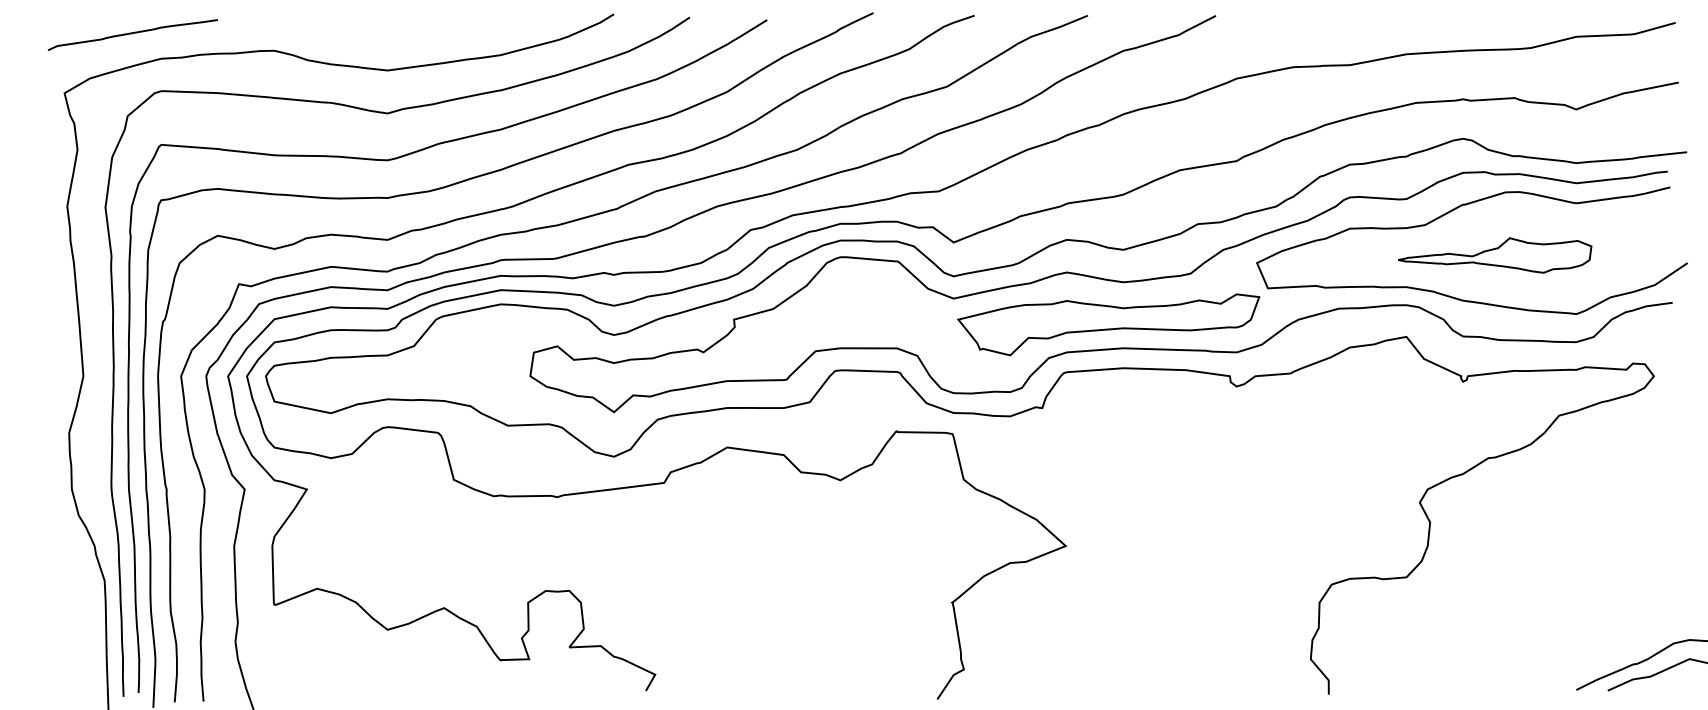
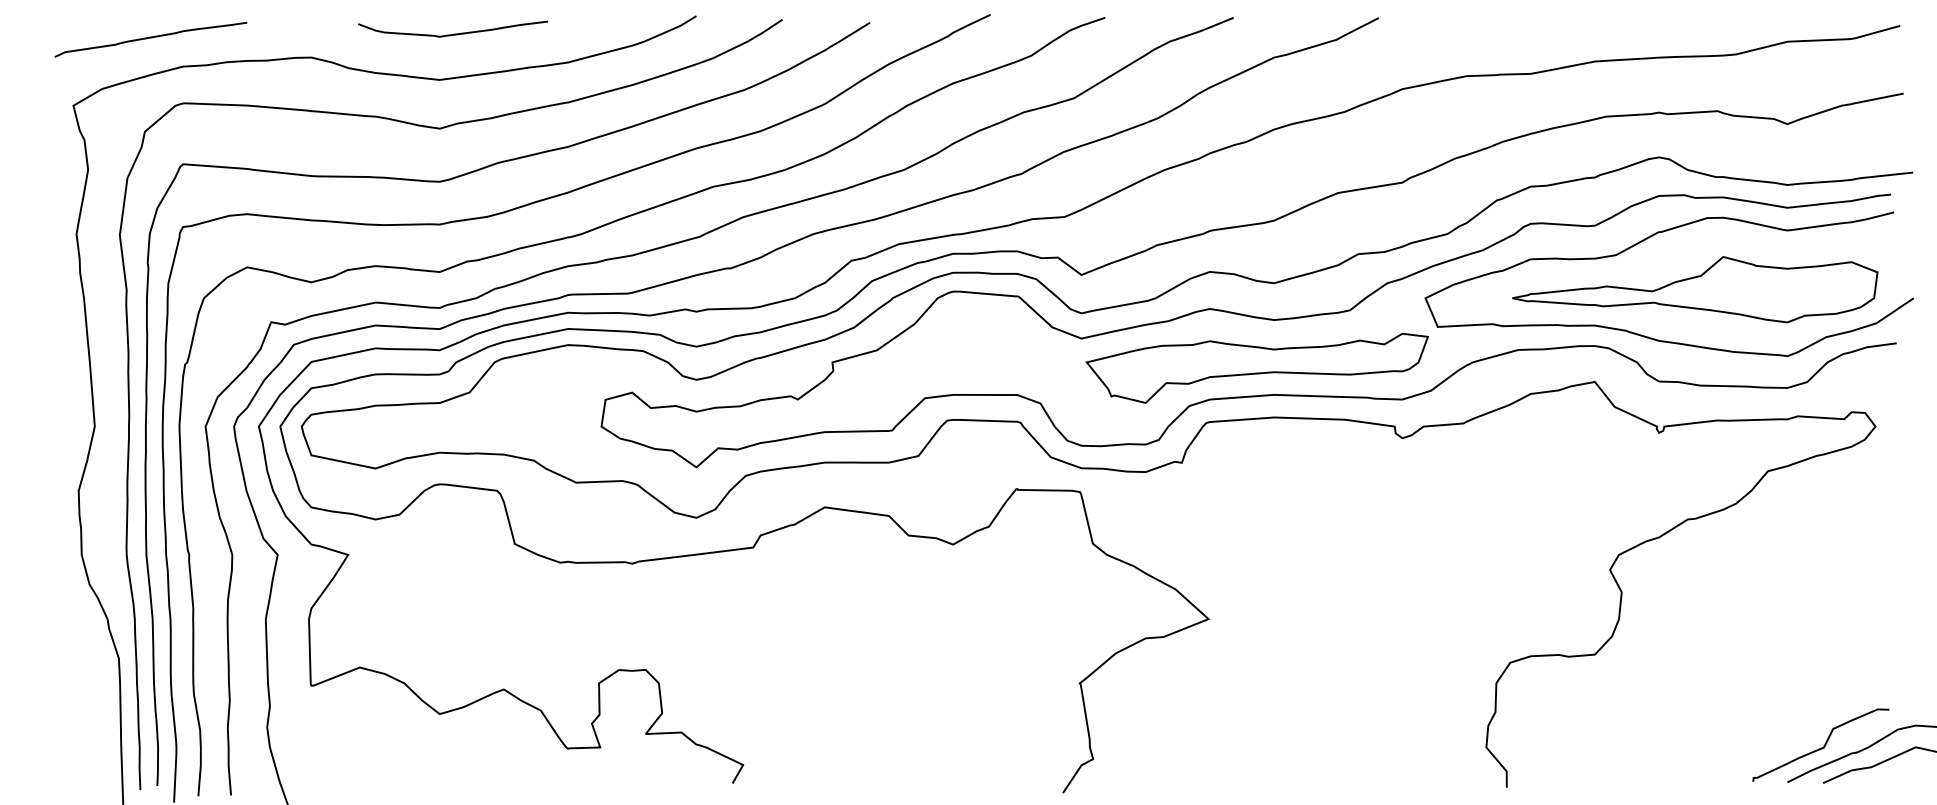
curve: (399, 29) -> (453, 33), added
part: (1494, 255) -> (1694, 289), size x1.67
curve: (1607, 658) -> (1822, 746), added

